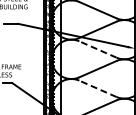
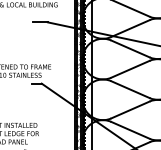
line: (97, 49) -> (130, 48), dashed -> solid
line: (97, 88) -> (130, 89), dashed -> solid

